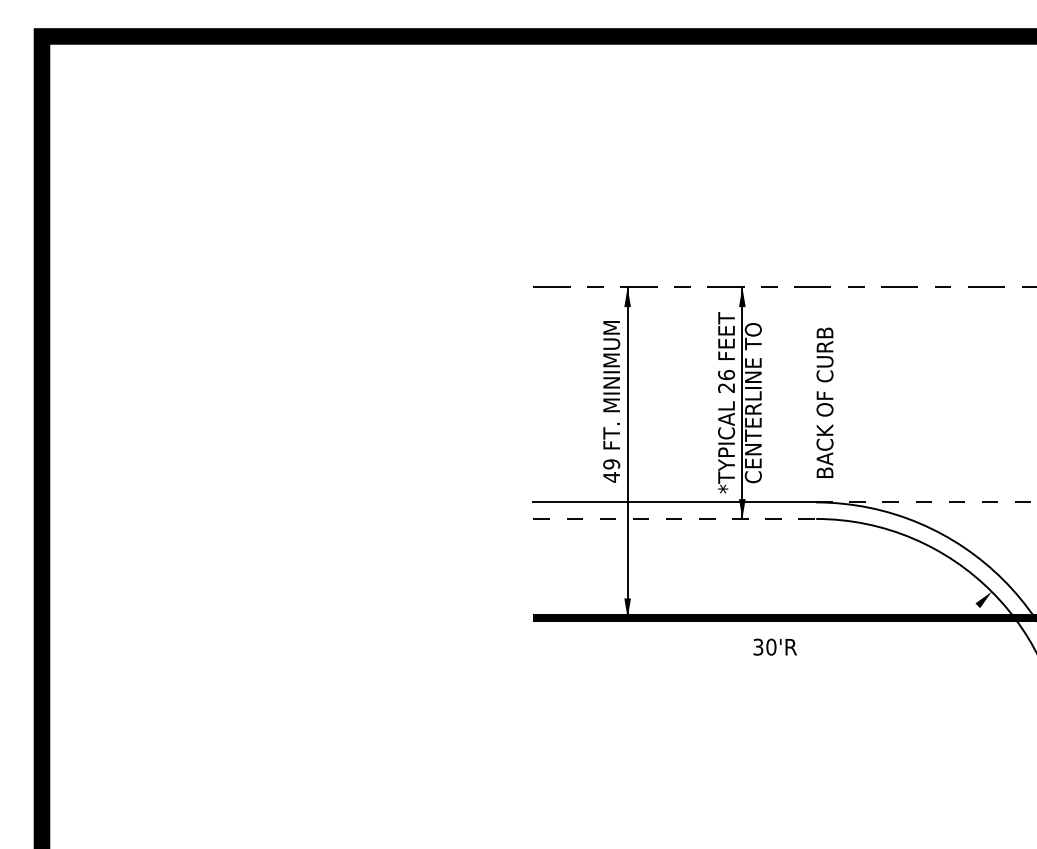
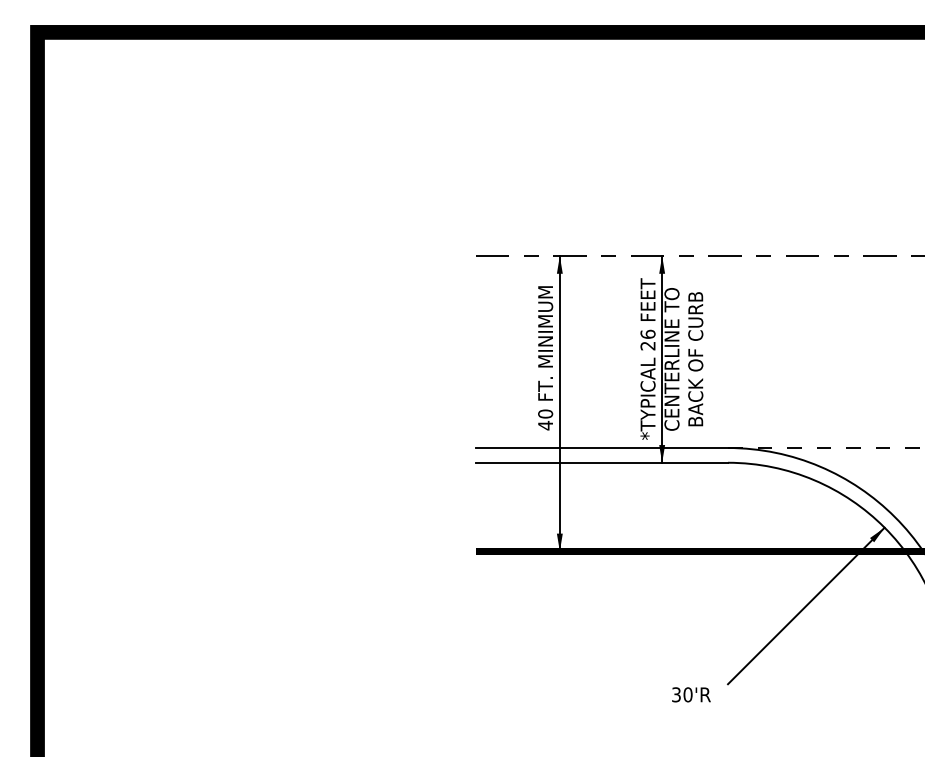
text: (824, 402) -> (695, 358), moved
text: (611, 464) -> (545, 414), 49 -> 40
line: (675, 518) -> (602, 462), dashed -> solid
text: (774, 646) -> (690, 694), moved
line: (903, 679) -> (805, 605), added

